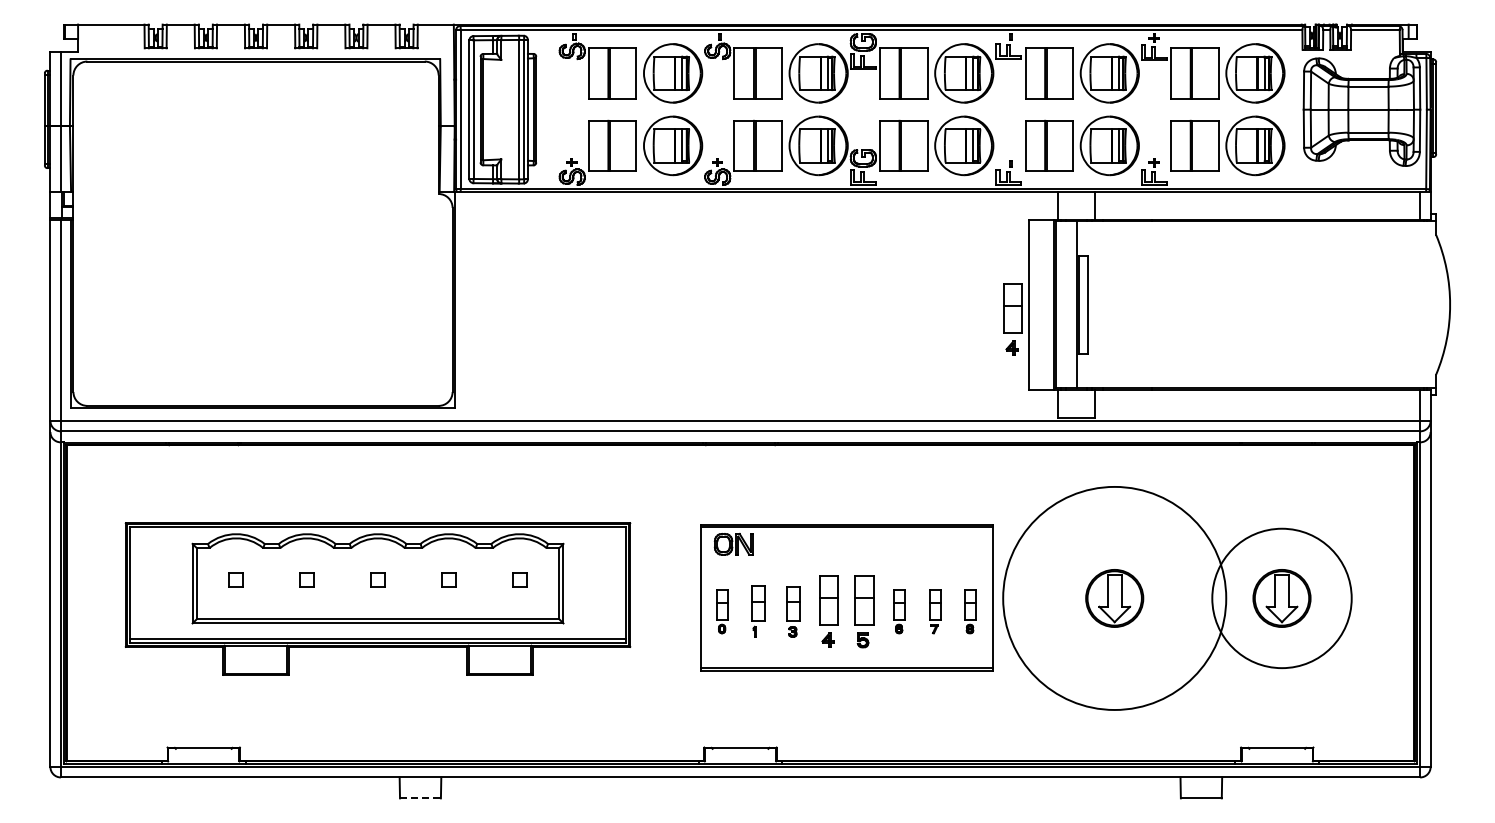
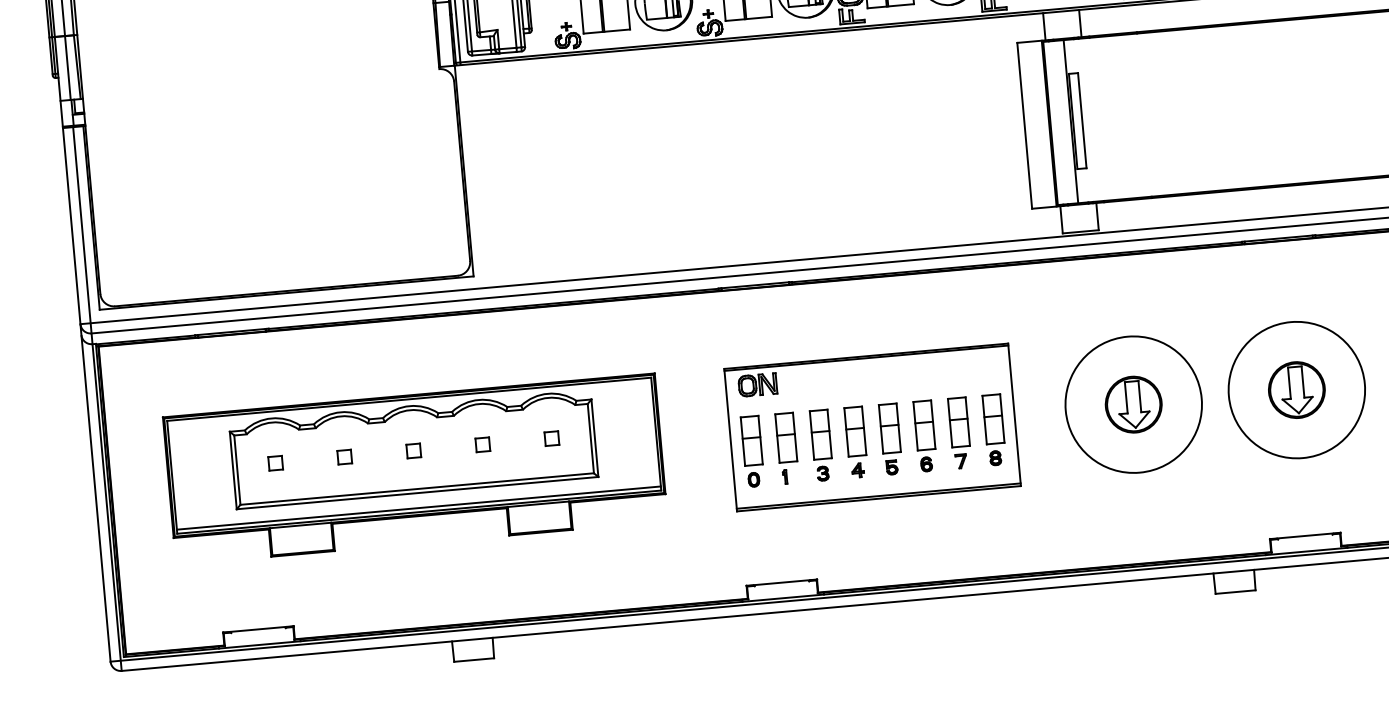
part: (1012, 319) -> (1009, 141), removed
circle: (1114, 598) -> (1133, 404), size x0.62
part: (722, 611) -> (752, 451), size x1.67
part: (757, 611) -> (786, 448), size x1.43
part: (793, 611) -> (821, 445), size x1.43
part: (899, 611) -> (925, 436), size x1.67
part: (934, 611) -> (959, 433), size x1.67
part: (970, 611) -> (994, 429), size x1.67
line: (420, 798) -> (474, 660), dashed -> solid

